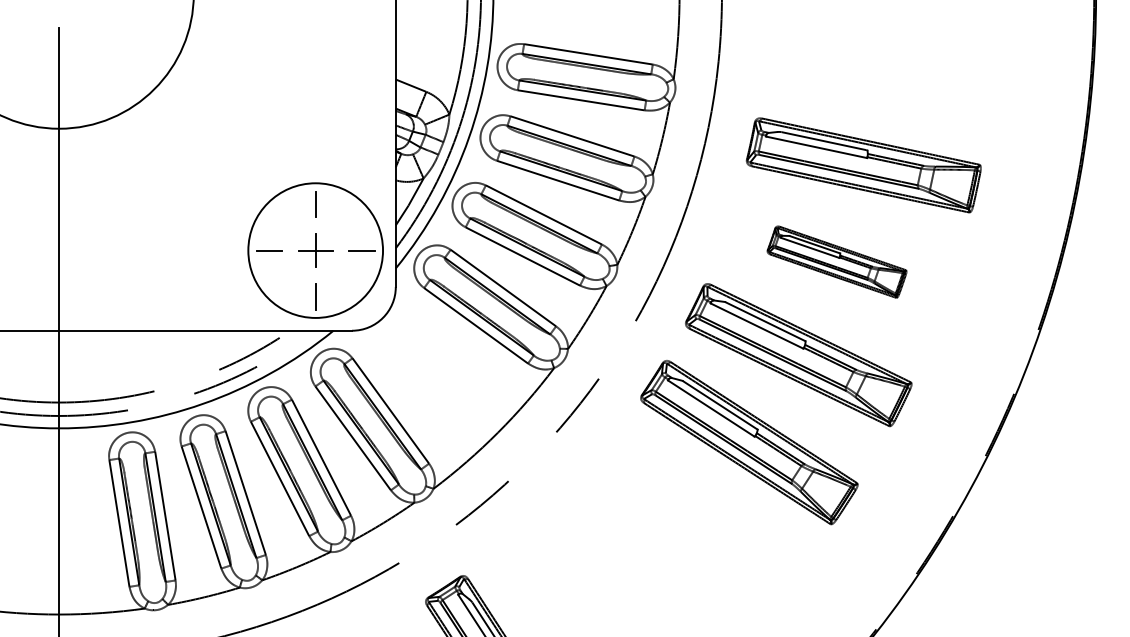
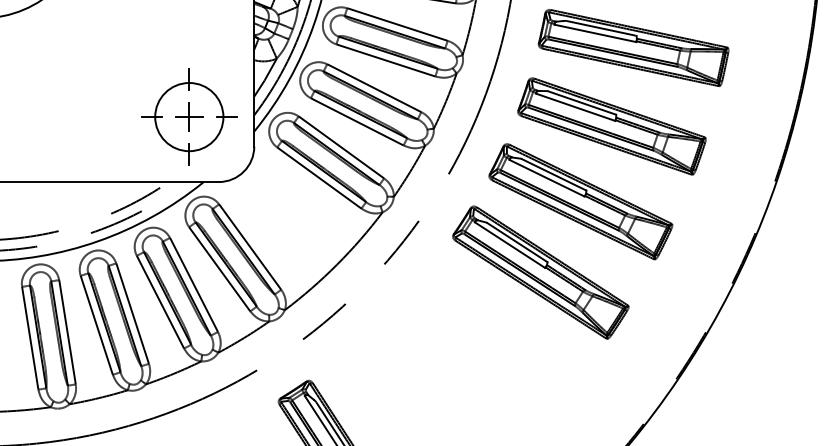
circle: (315, 250) -> (189, 117), size x0.62
part: (836, 261) -> (611, 125), size x1.67

